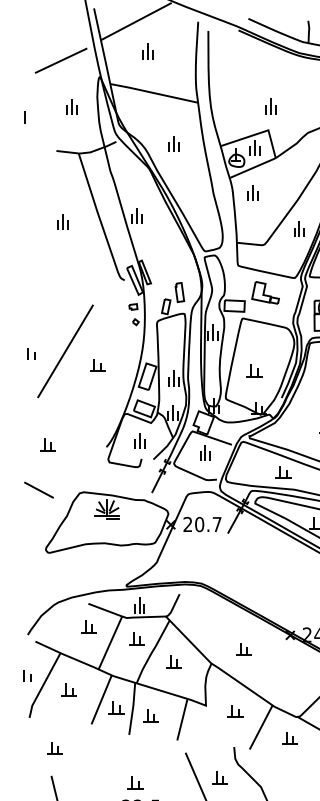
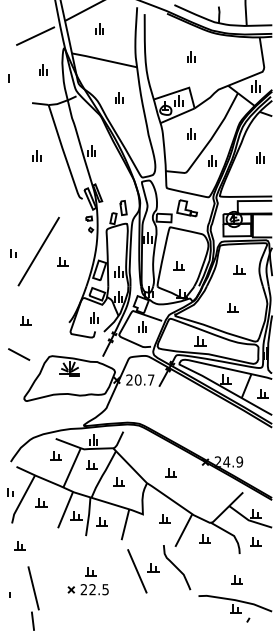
part: (271, 105) -> (191, 56), moved
part: (252, 192) -> (191, 133), moved
part: (54, 747) -> (19, 545), moved

